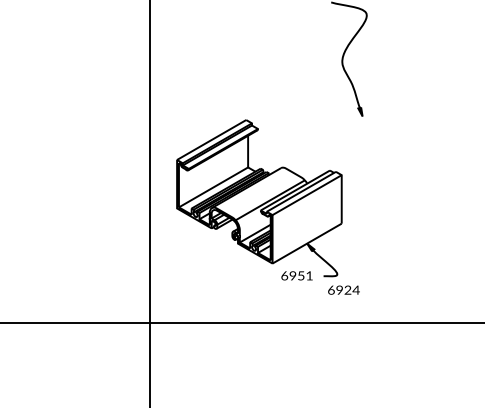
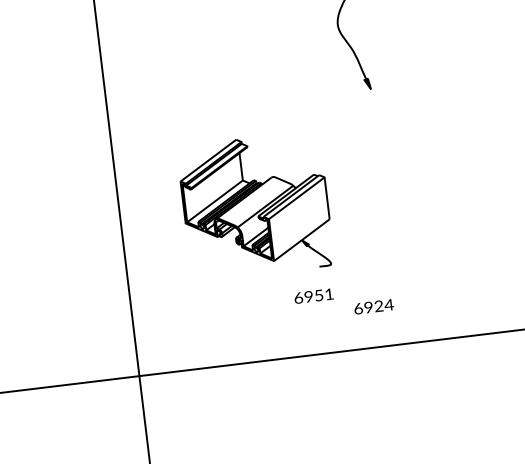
part: (259, 198) -> (255, 206), size x0.7

